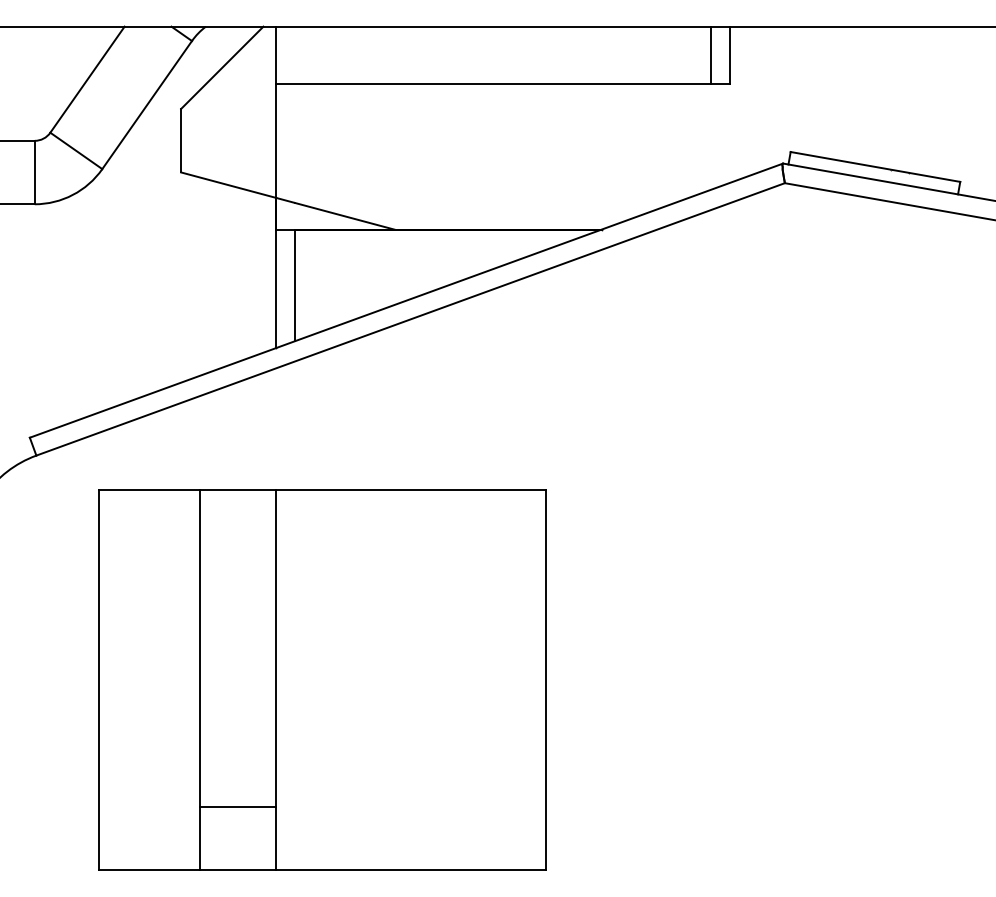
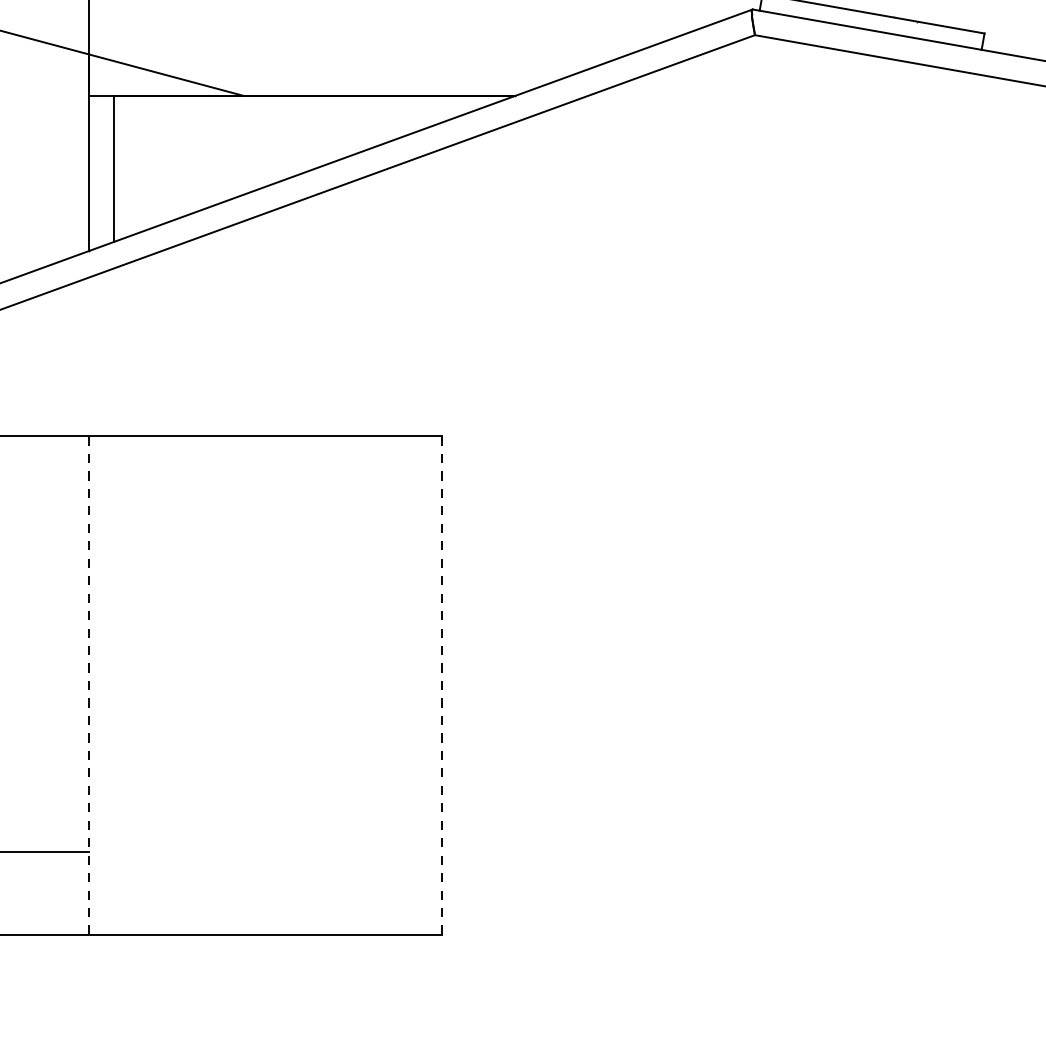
line: (276, 679) -> (89, 684), solid -> dashed
line: (545, 680) -> (441, 686), solid -> dashed

